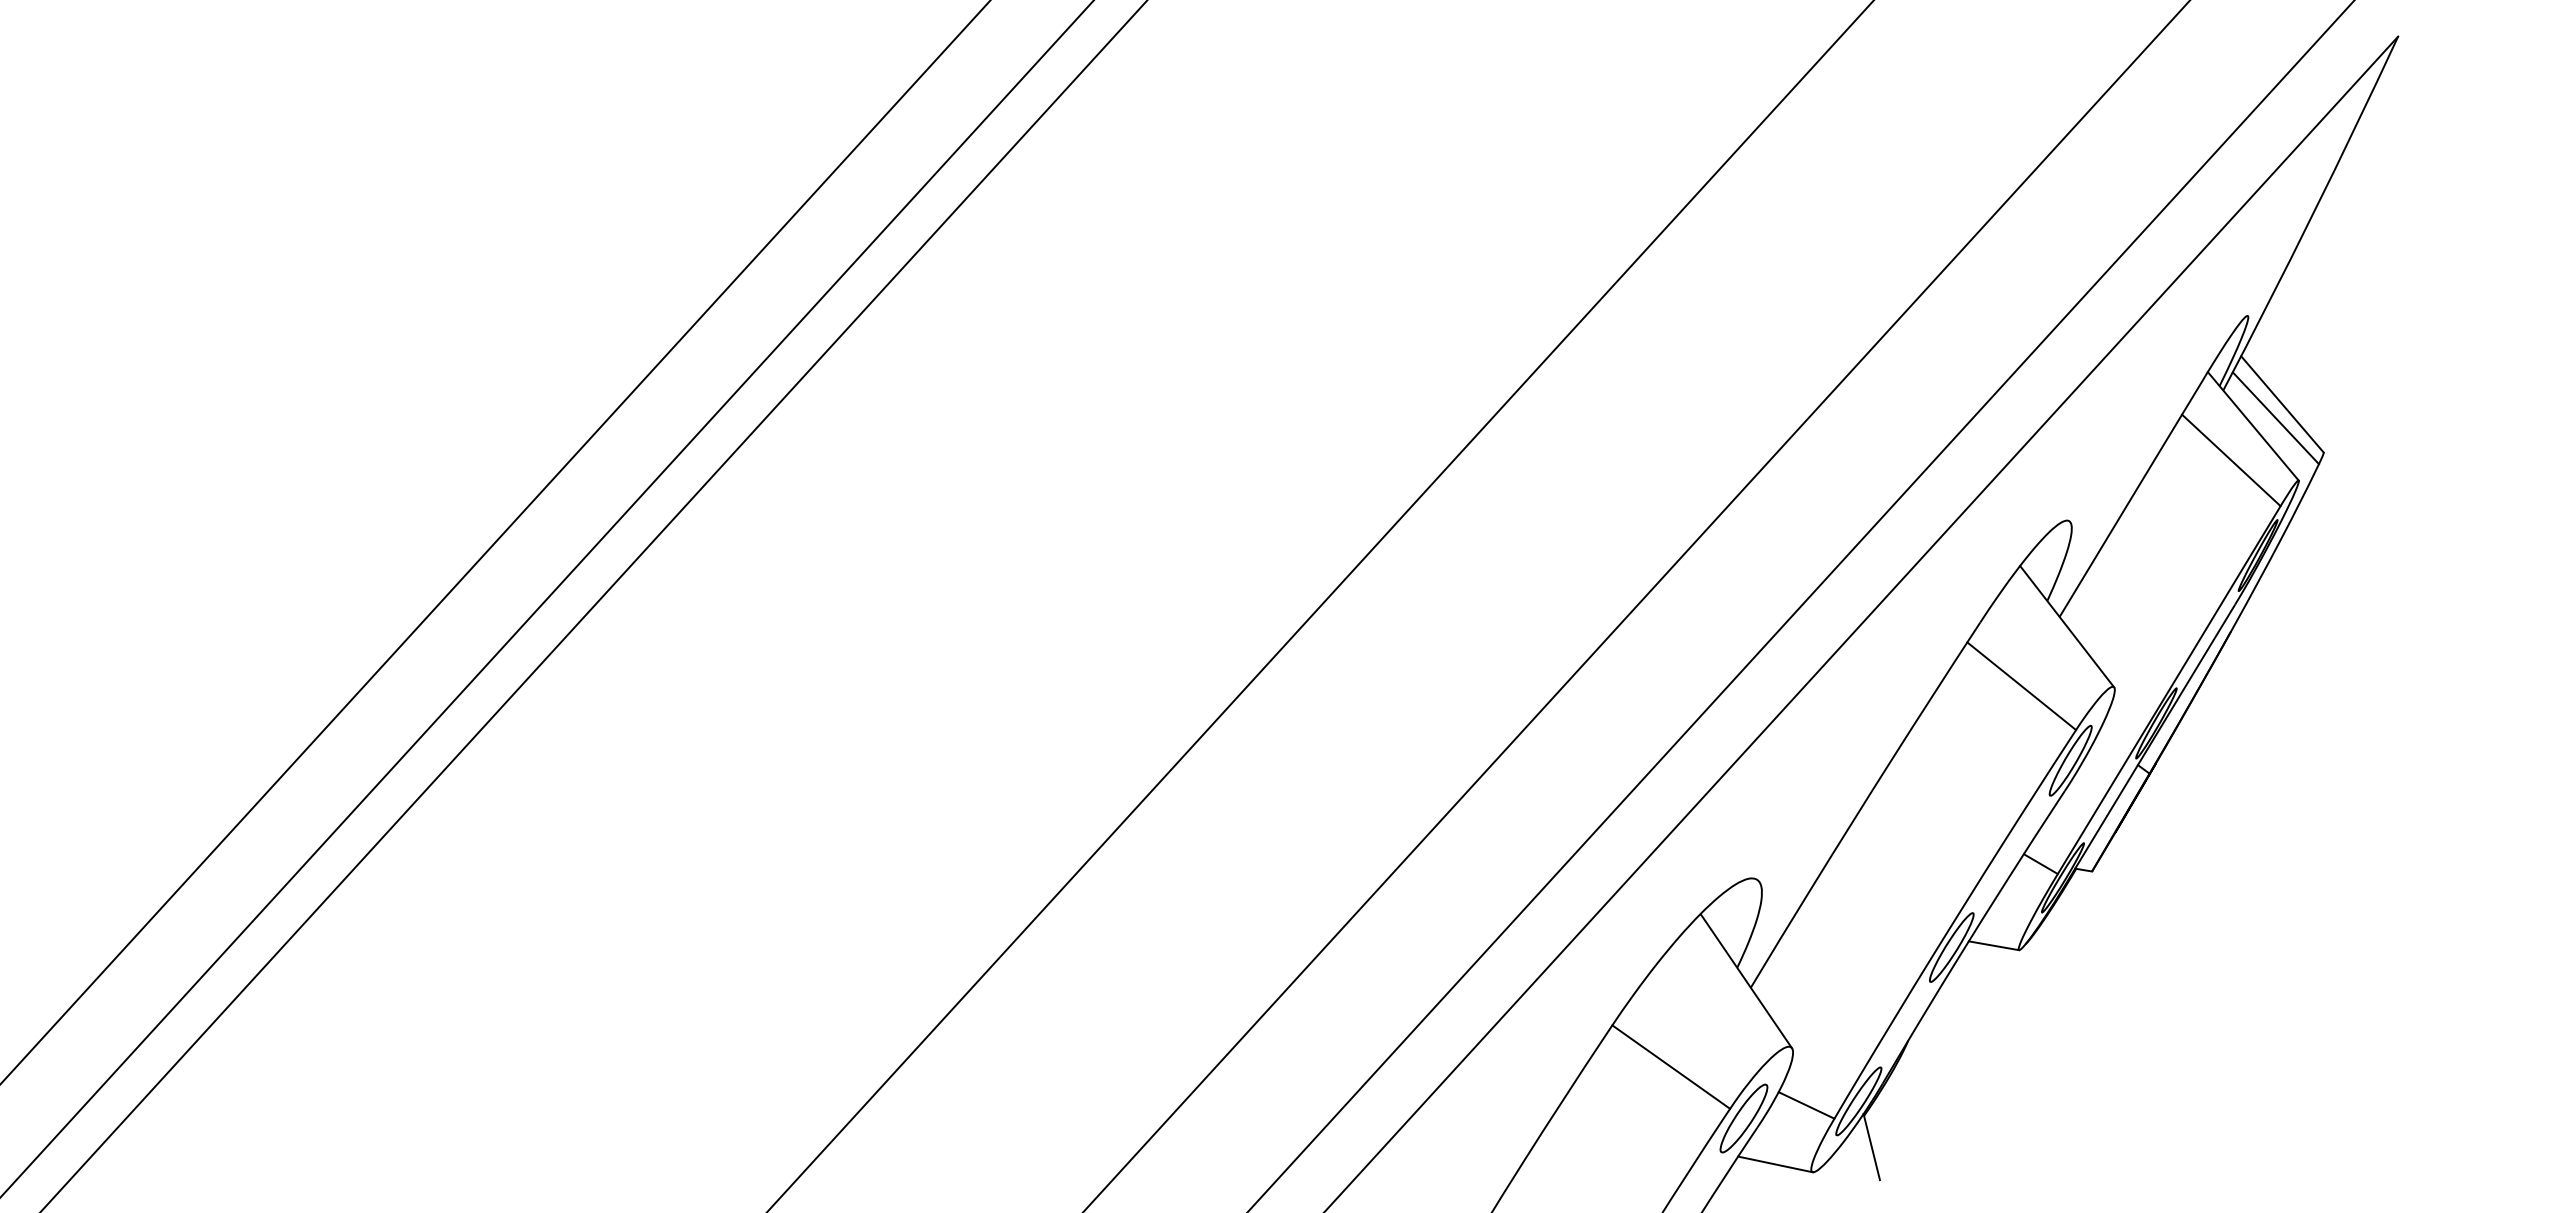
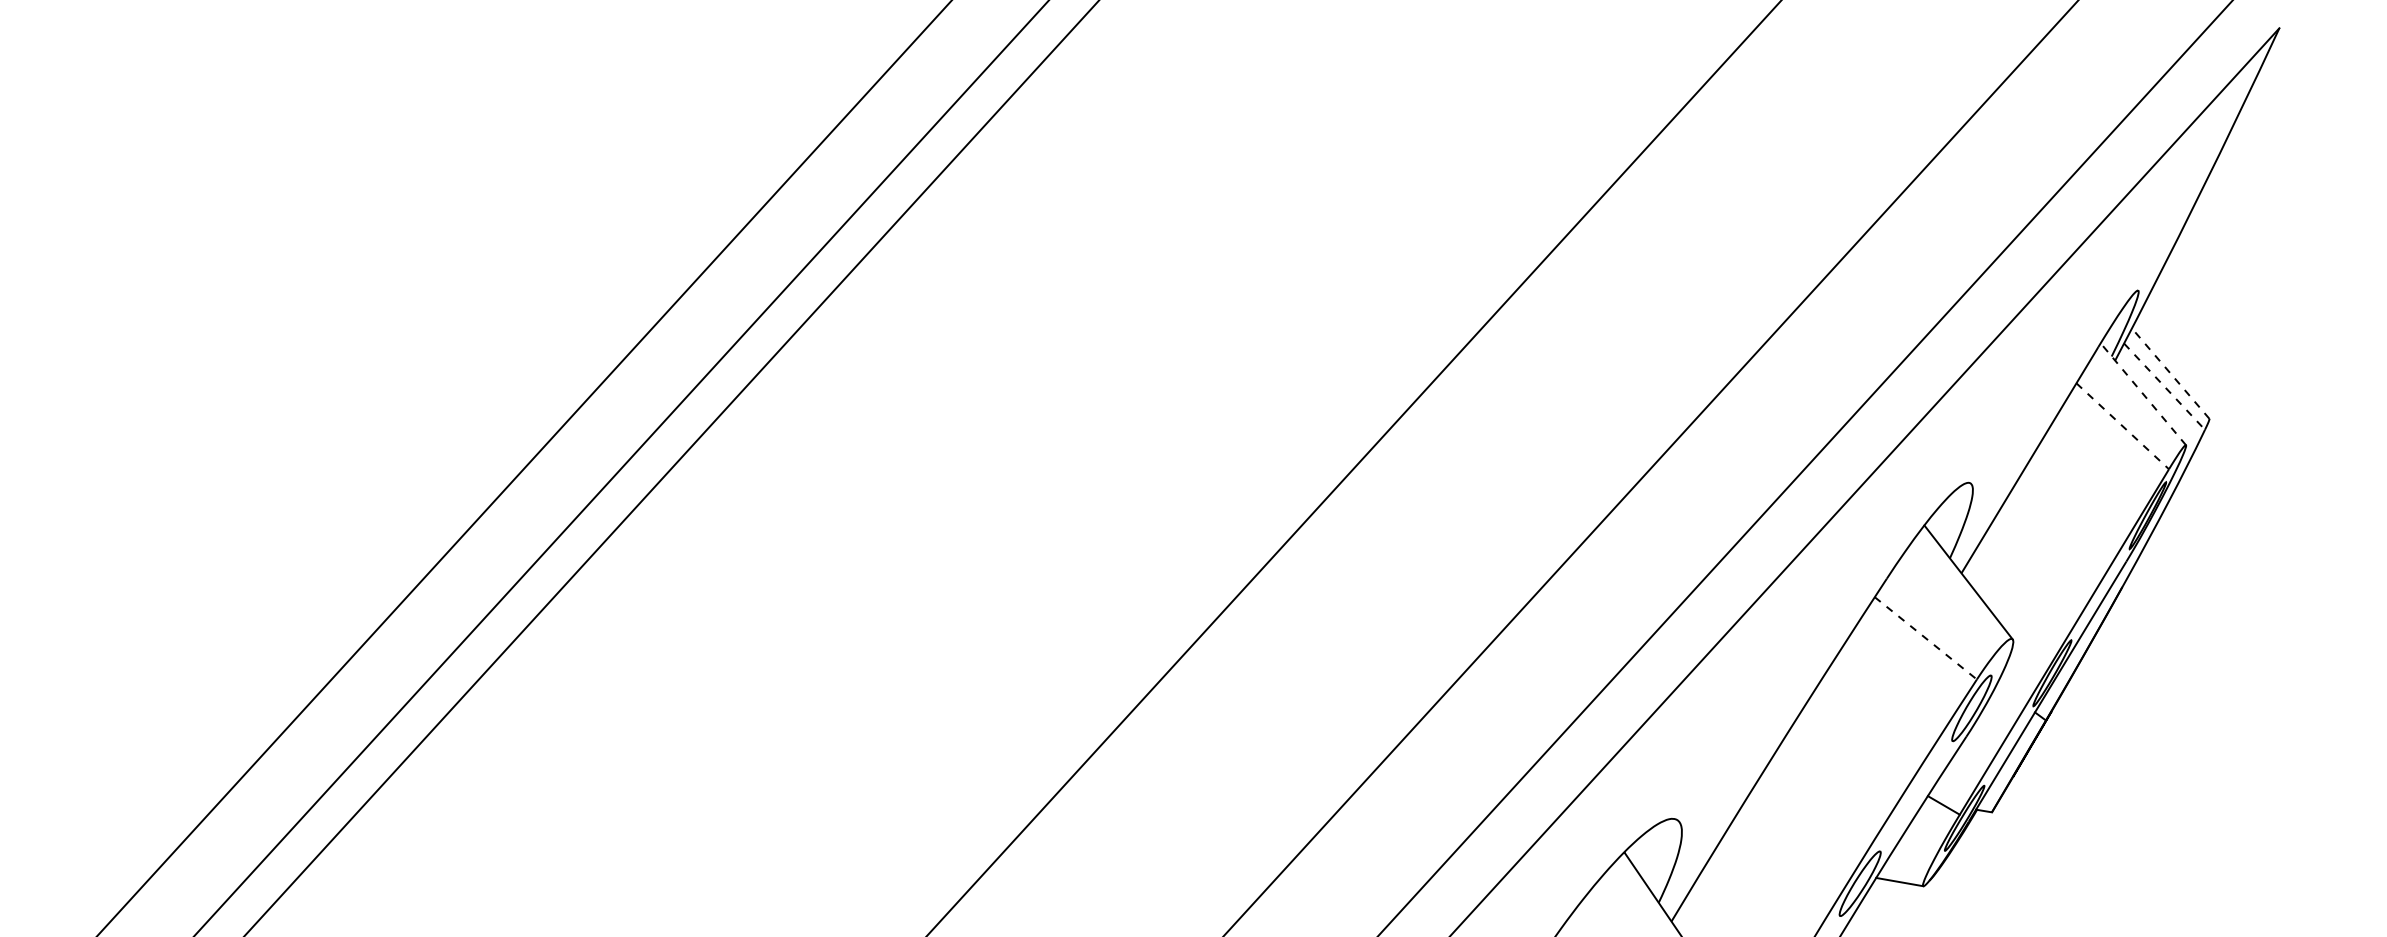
line: (2282, 404) -> (2170, 373), solid -> dashed
line: (2275, 418) -> (2164, 386), solid -> dashed
line: (2253, 426) -> (2143, 394), solid -> dashed
line: (2231, 460) -> (2122, 426), solid -> dashed
line: (2021, 686) -> (1925, 638), solid -> dashed

